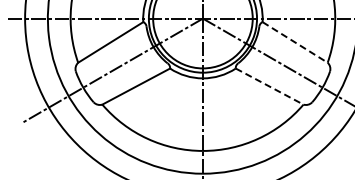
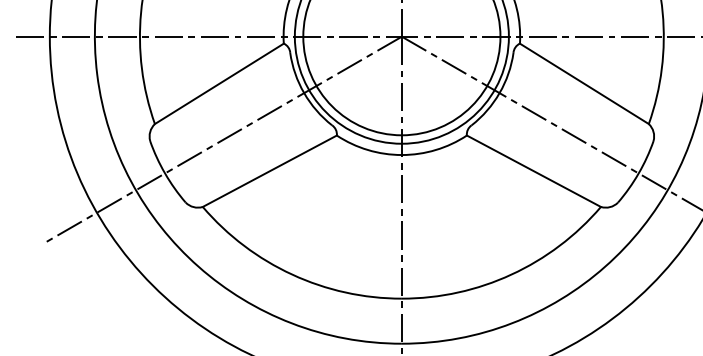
line: (295, 42) -> (585, 83), dashed -> solid
line: (270, 86) -> (535, 171), dashed -> solid

